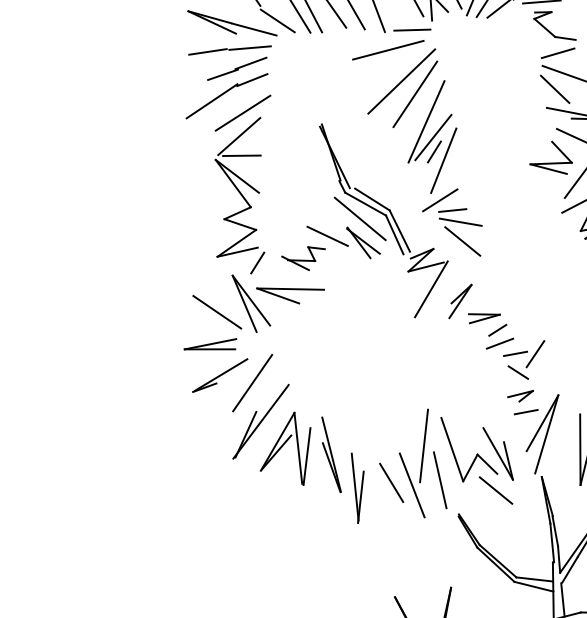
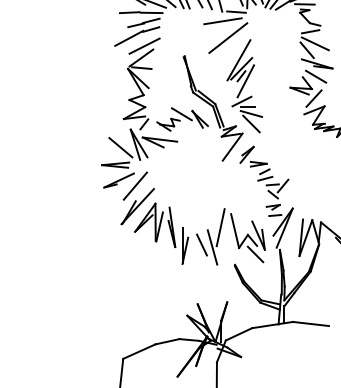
line: (415, 94) -> (234, 45), removed
line: (359, 218) -> (199, 106), removed
line: (440, 478) -> (227, 245), removed

